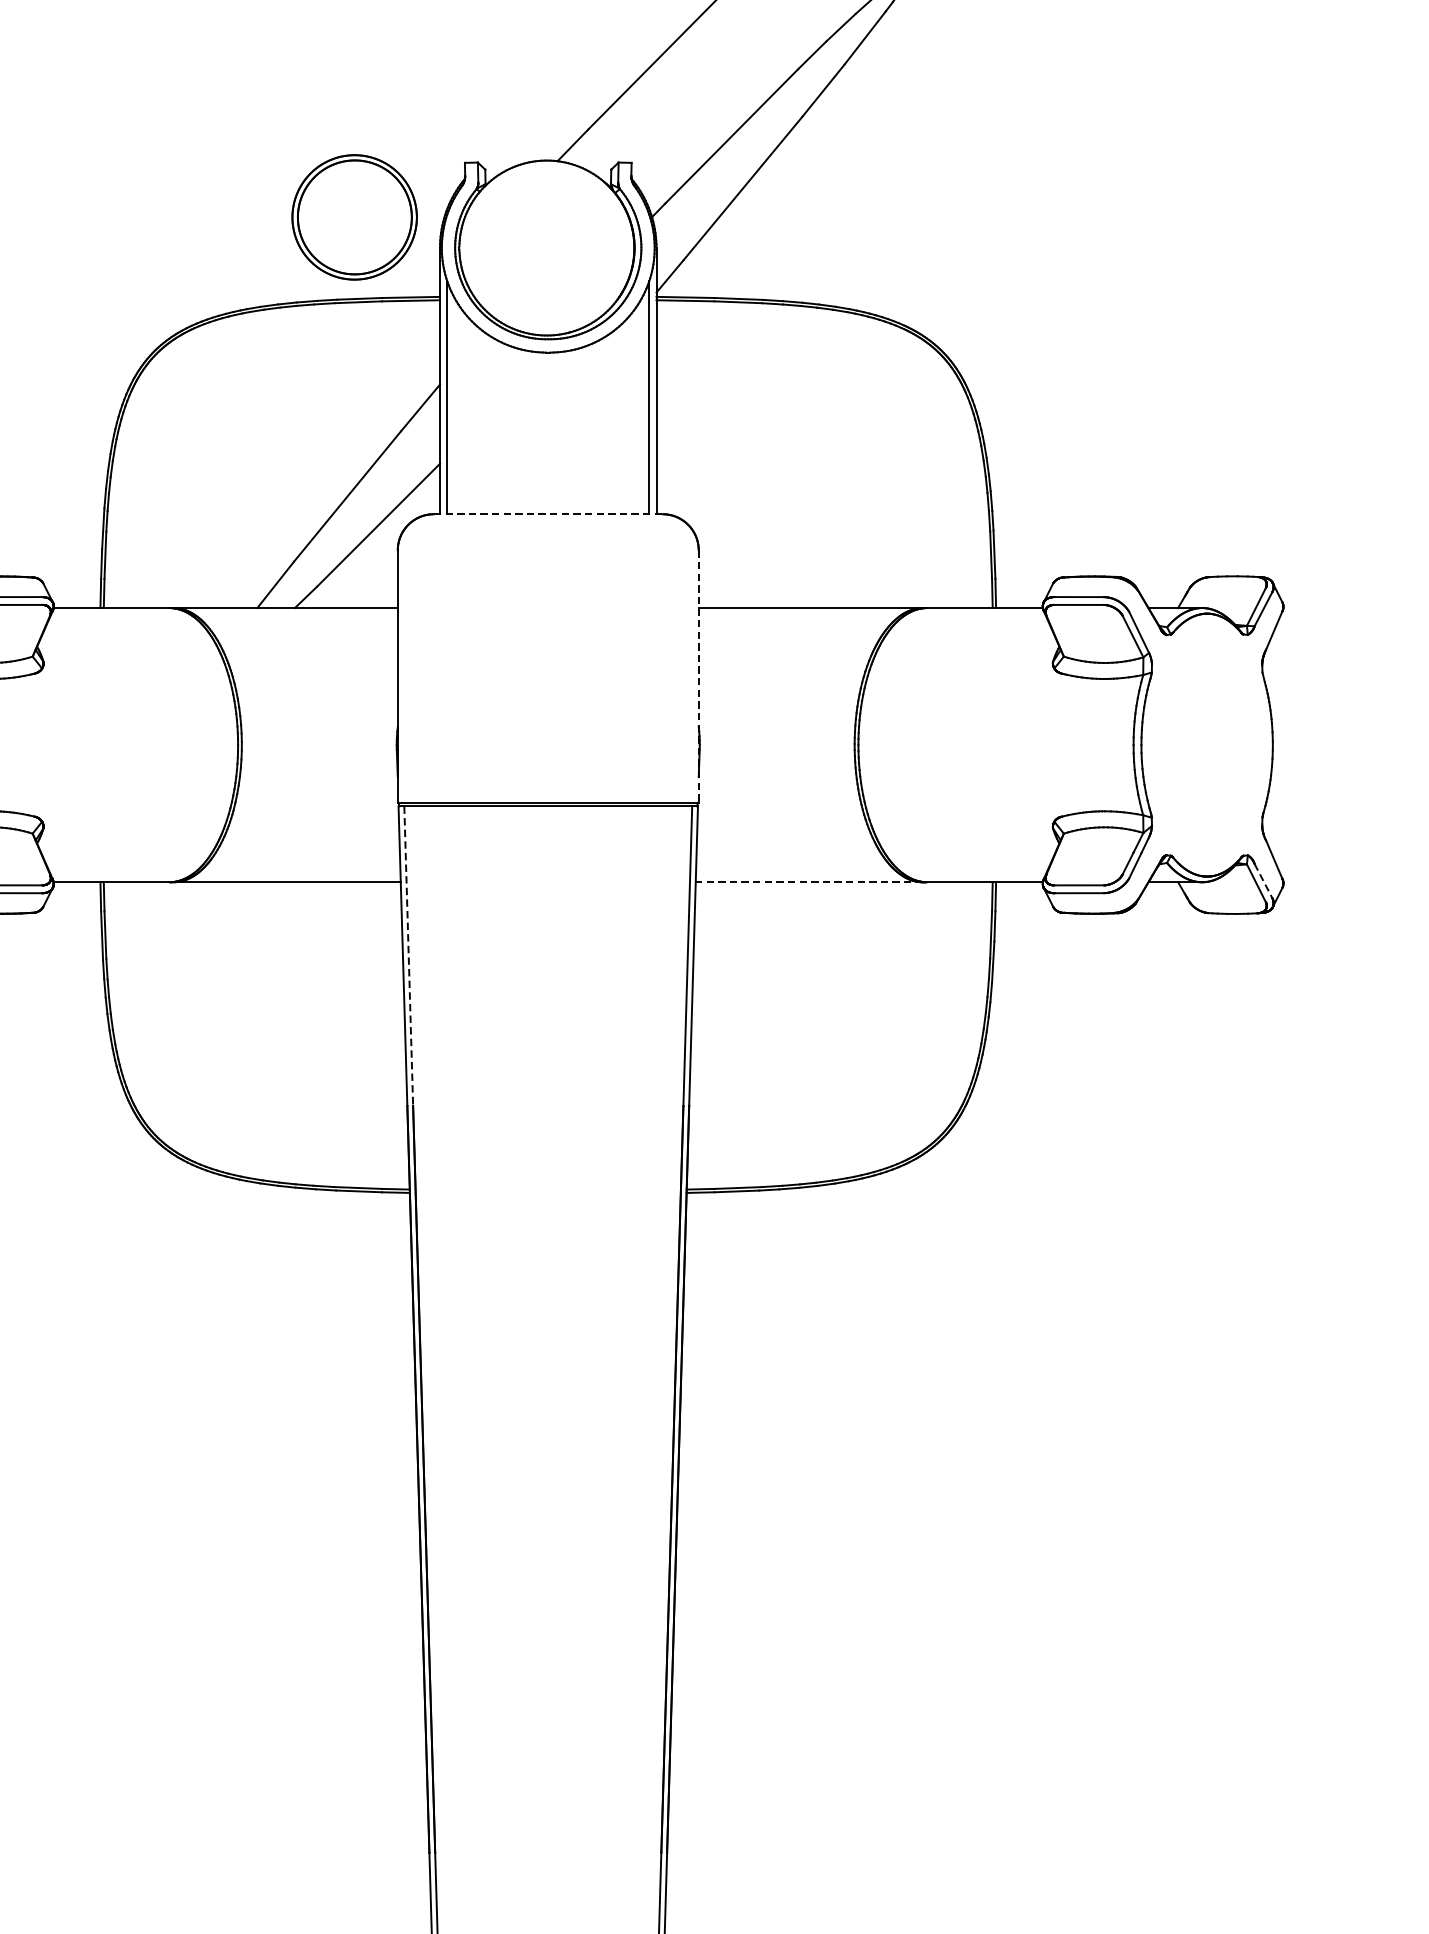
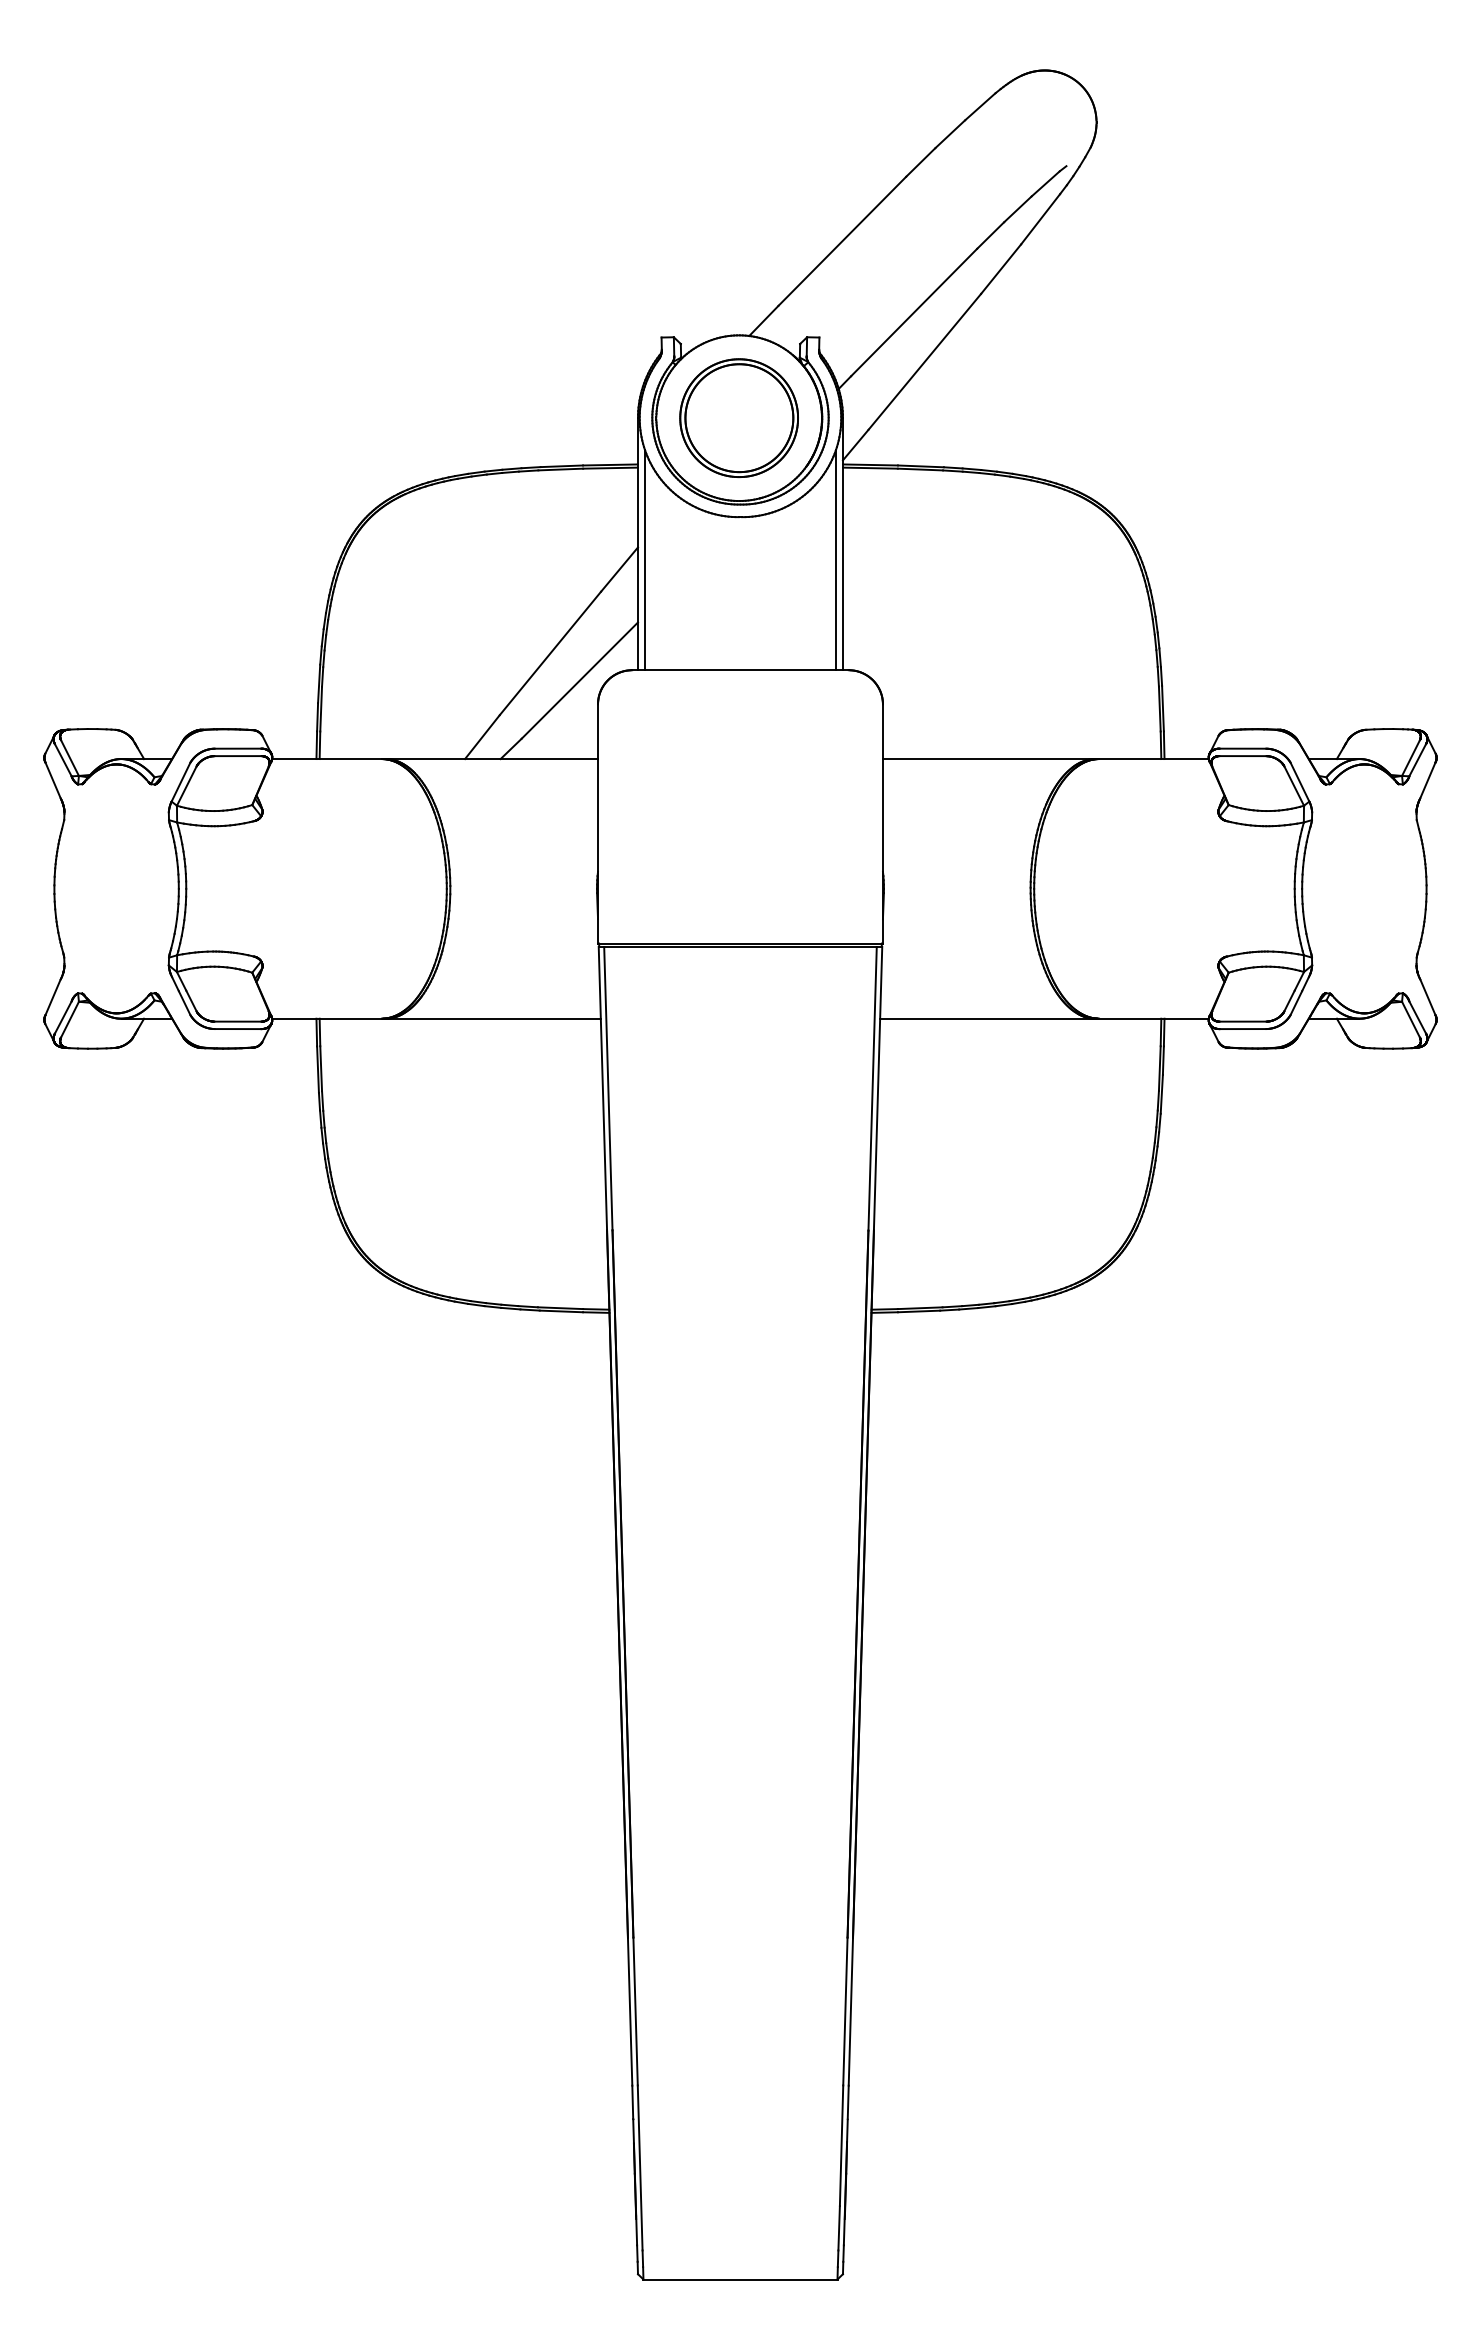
part: (353, 216) -> (738, 417), moved
line: (548, 514) -> (740, 670), dashed -> solid
line: (698, 676) -> (882, 823), dashed -> solid
line: (809, 882) -> (987, 1018), dashed -> solid
line: (1263, 882) -> (1417, 1018), dashed -> solid
line: (408, 955) -> (608, 1088), dashed -> solid

